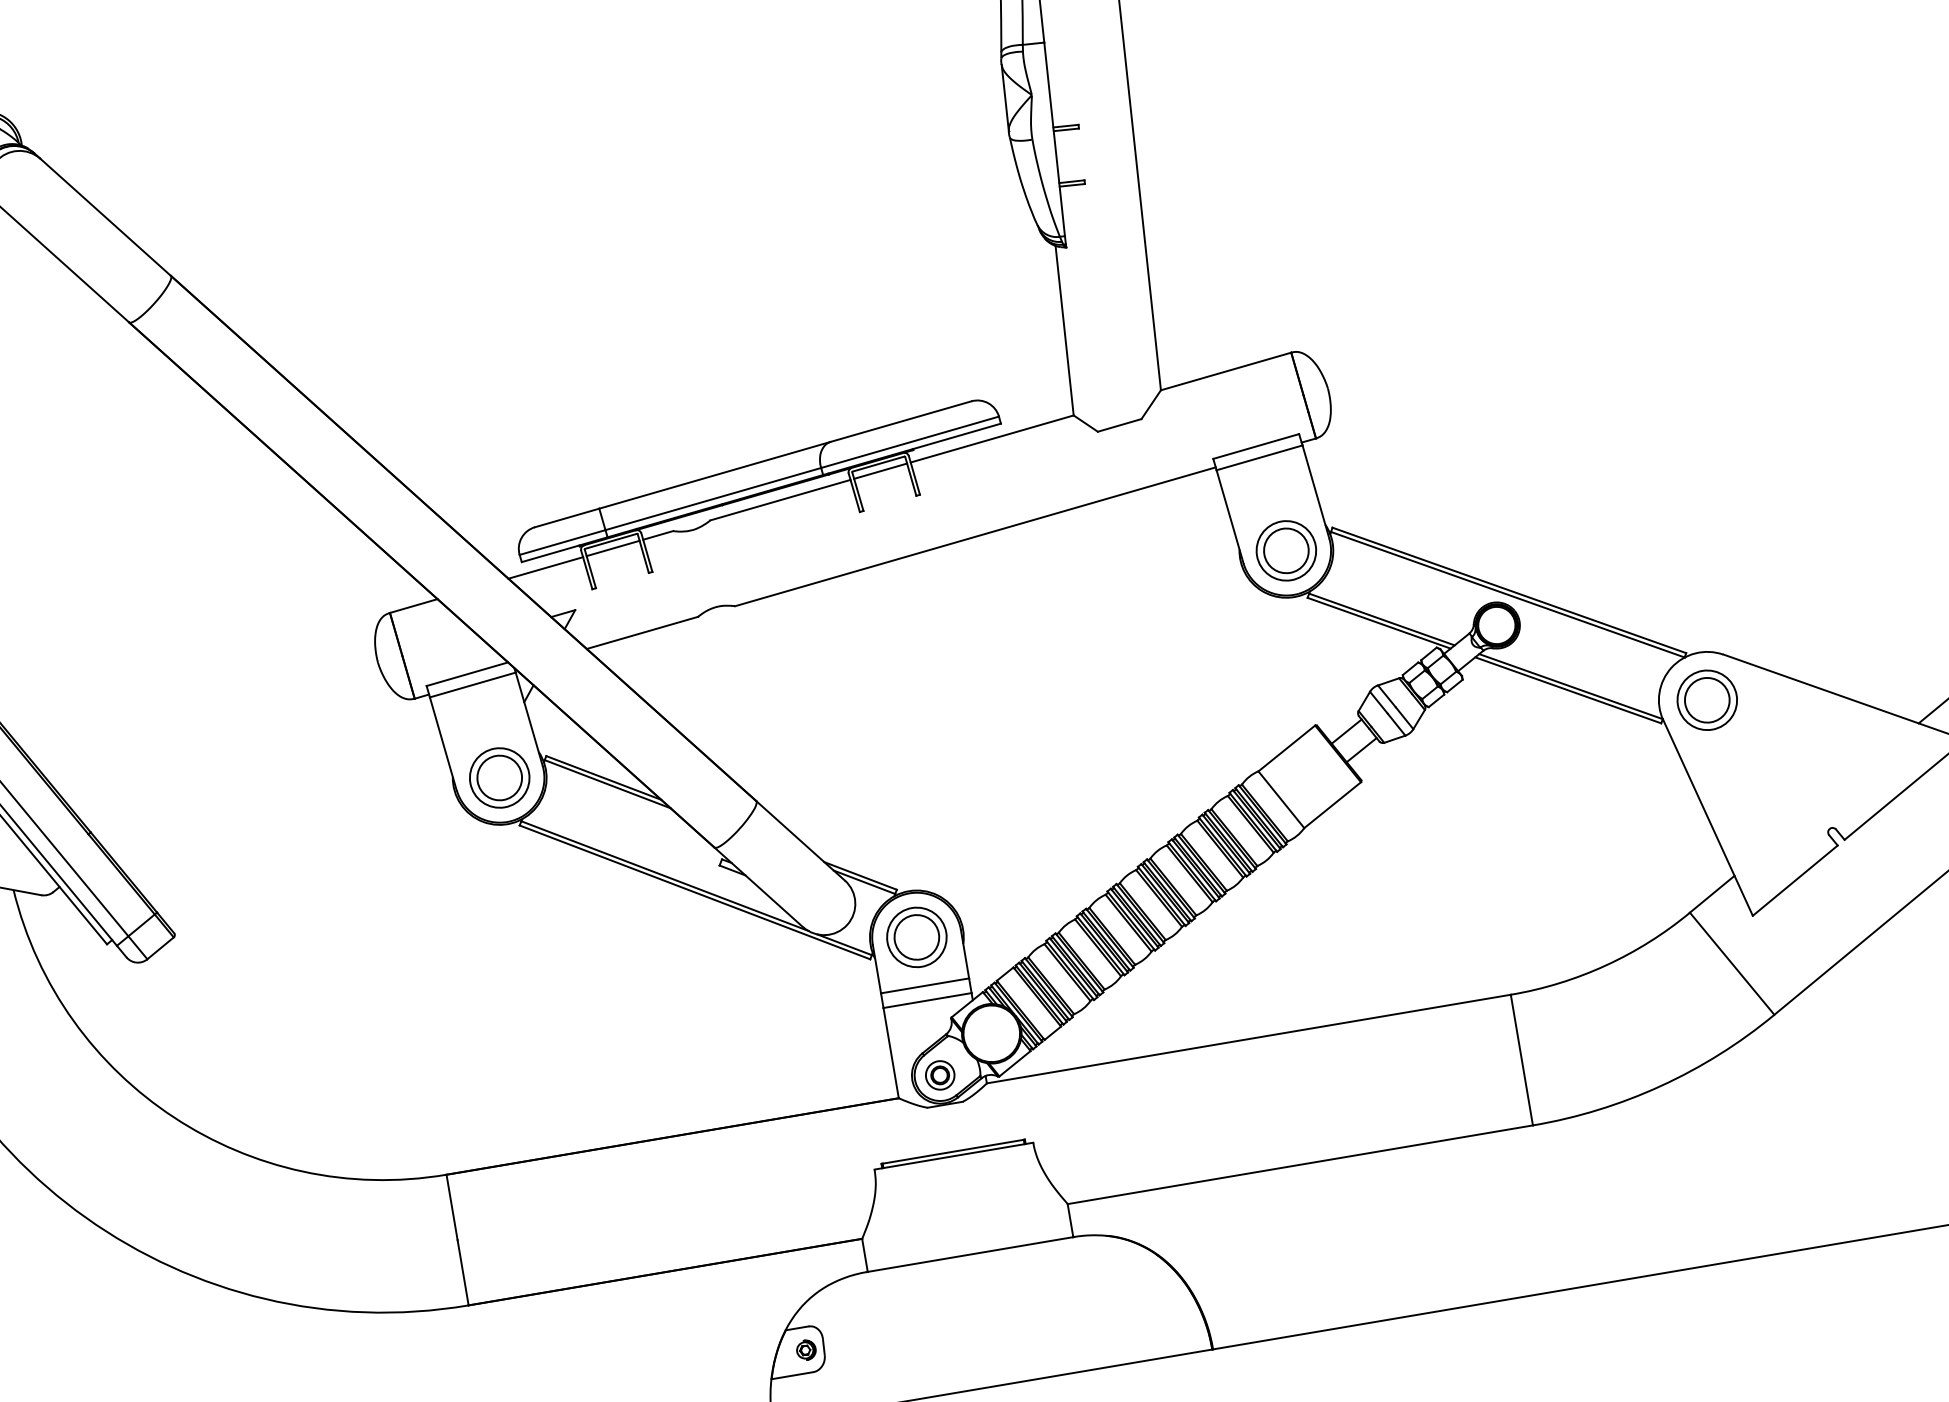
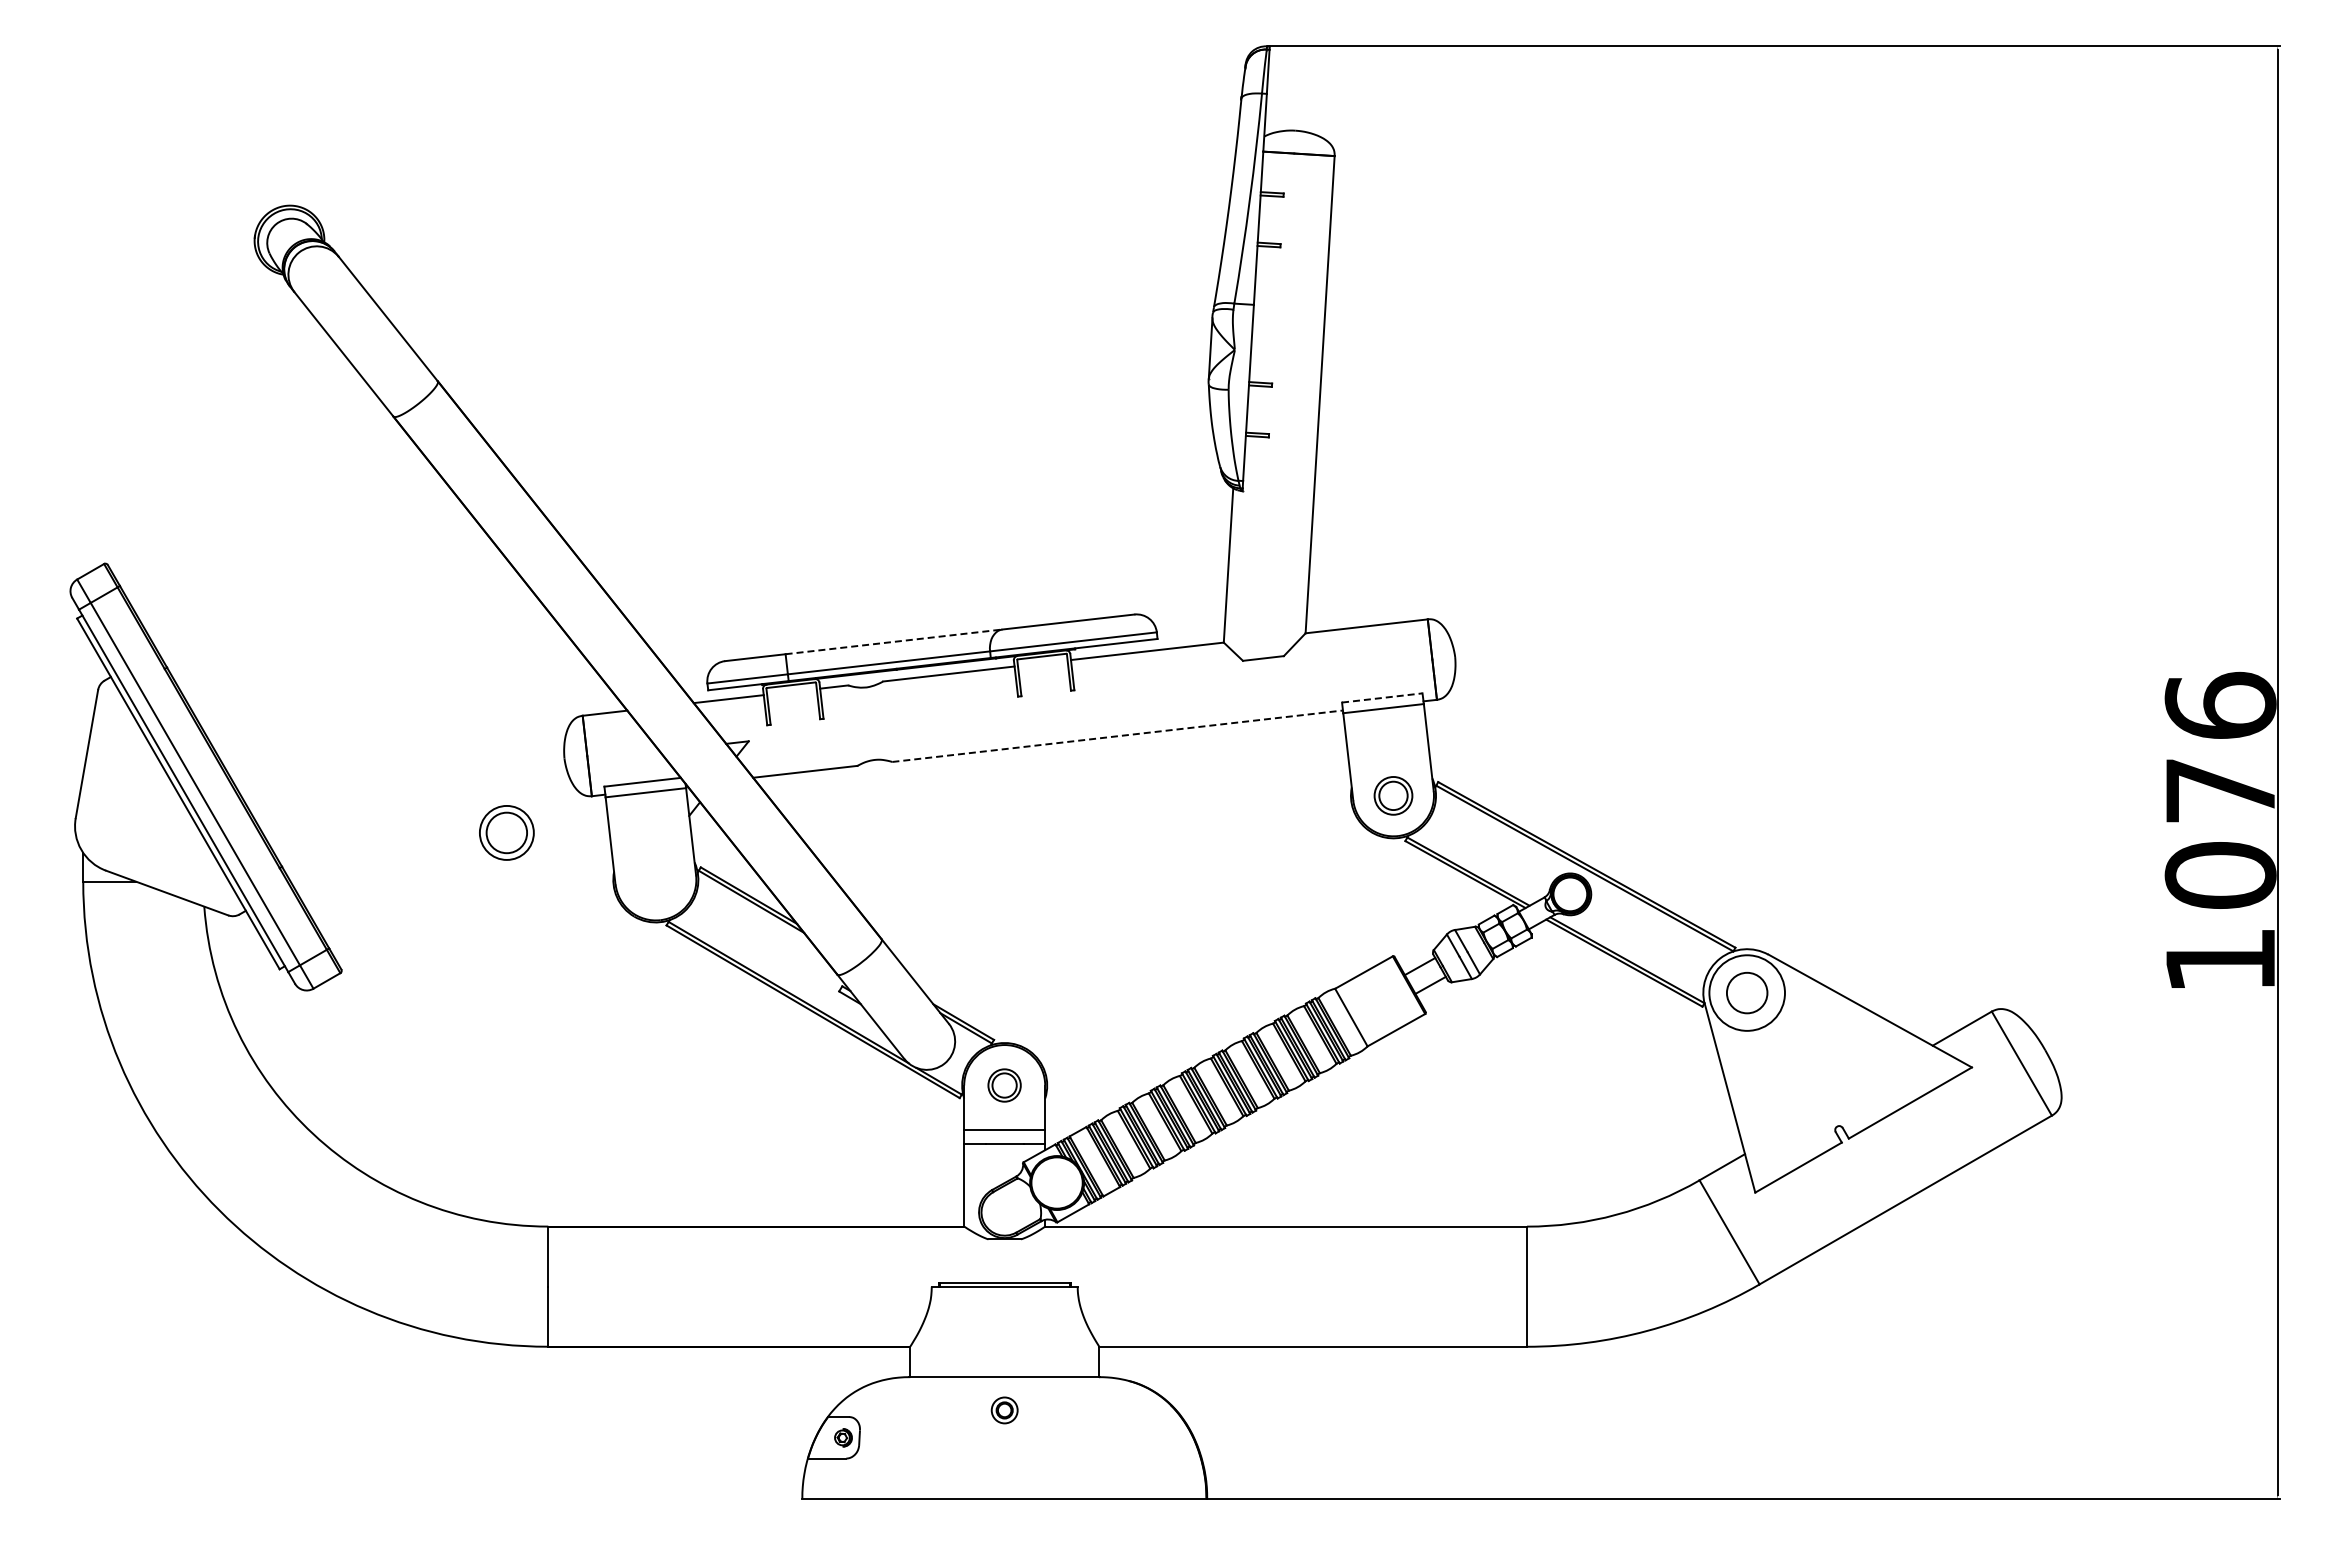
line: (1256, 445) -> (1382, 697), solid -> dashed
line: (880, 471) -> (1042, 663), removed
line: (715, 474) -> (894, 641), solid -> dashed
line: (975, 537) -> (1117, 736), solid -> dashed
line: (612, 548) -> (791, 691), removed
part: (1286, 550) -> (1393, 795), size x0.7
circle: (1707, 700) -> (1747, 993), size x1.4
part: (499, 777) -> (506, 832), moved
part: (916, 937) -> (1004, 1085), size x0.6
part: (940, 1075) -> (1004, 1410), moved

